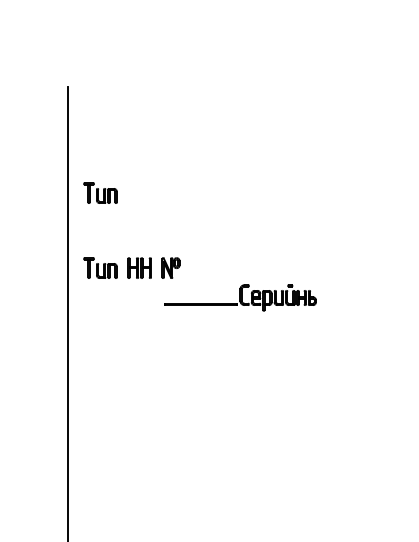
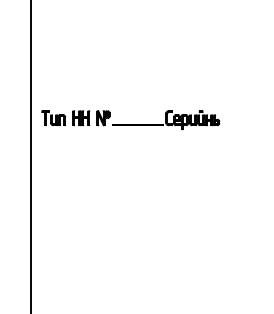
part: (100, 192) -> (53, 64), removed
part: (240, 297) -> (166, 119), moved

